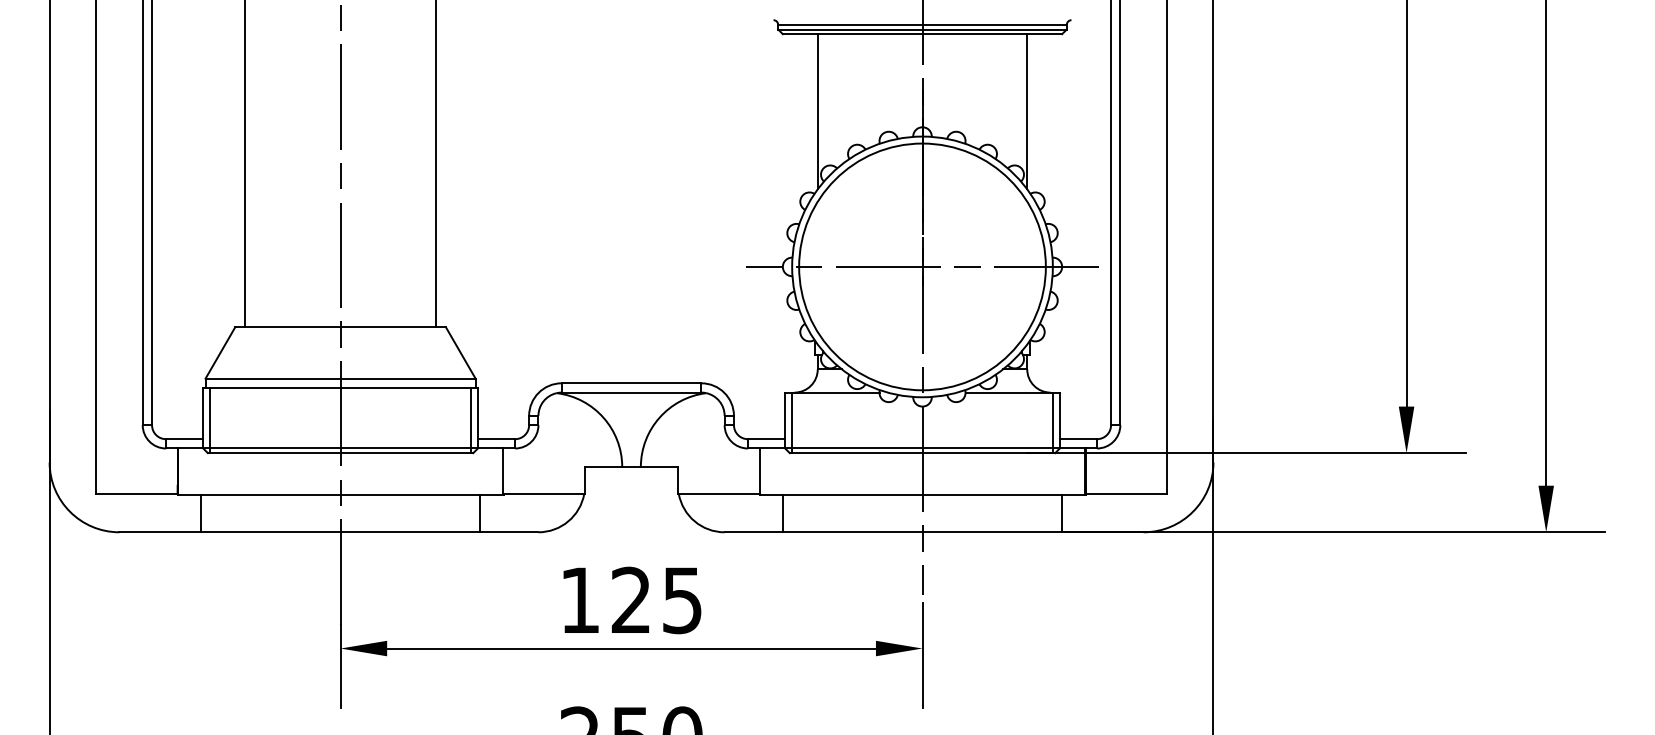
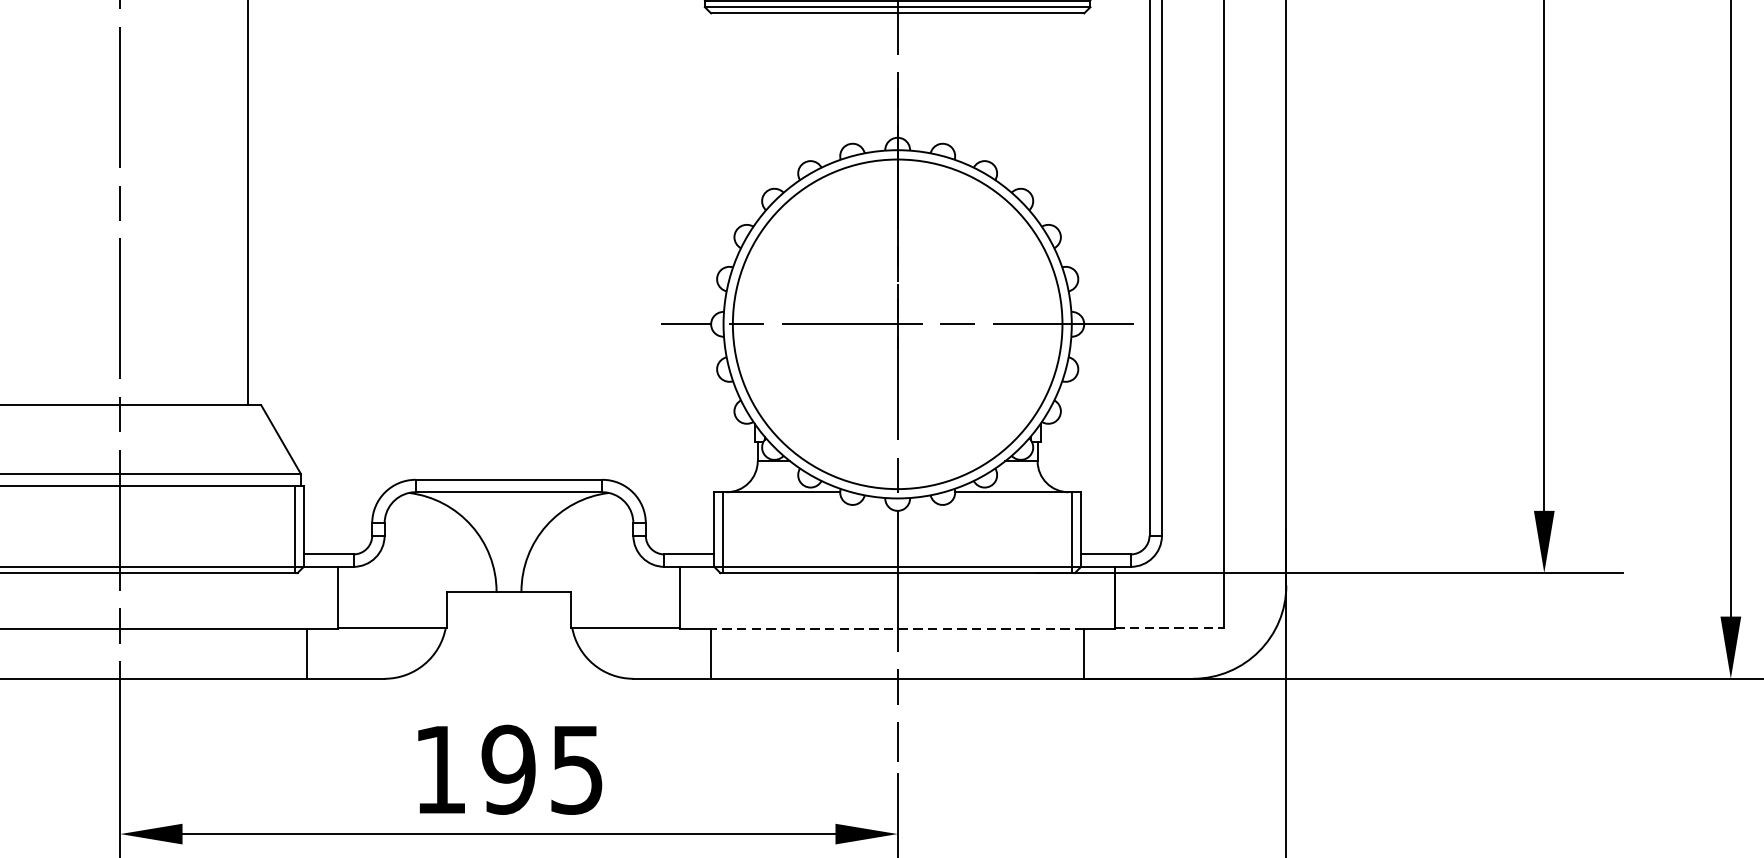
line: (817, 111) -> (757, 116), removed
line: (1027, 111) -> (1037, 116), removed
line: (1126, 493) -> (1170, 626), solid -> dashed
line: (922, 495) -> (897, 629), solid -> dashed
text: (631, 600) -> (508, 769), 125 -> 195

